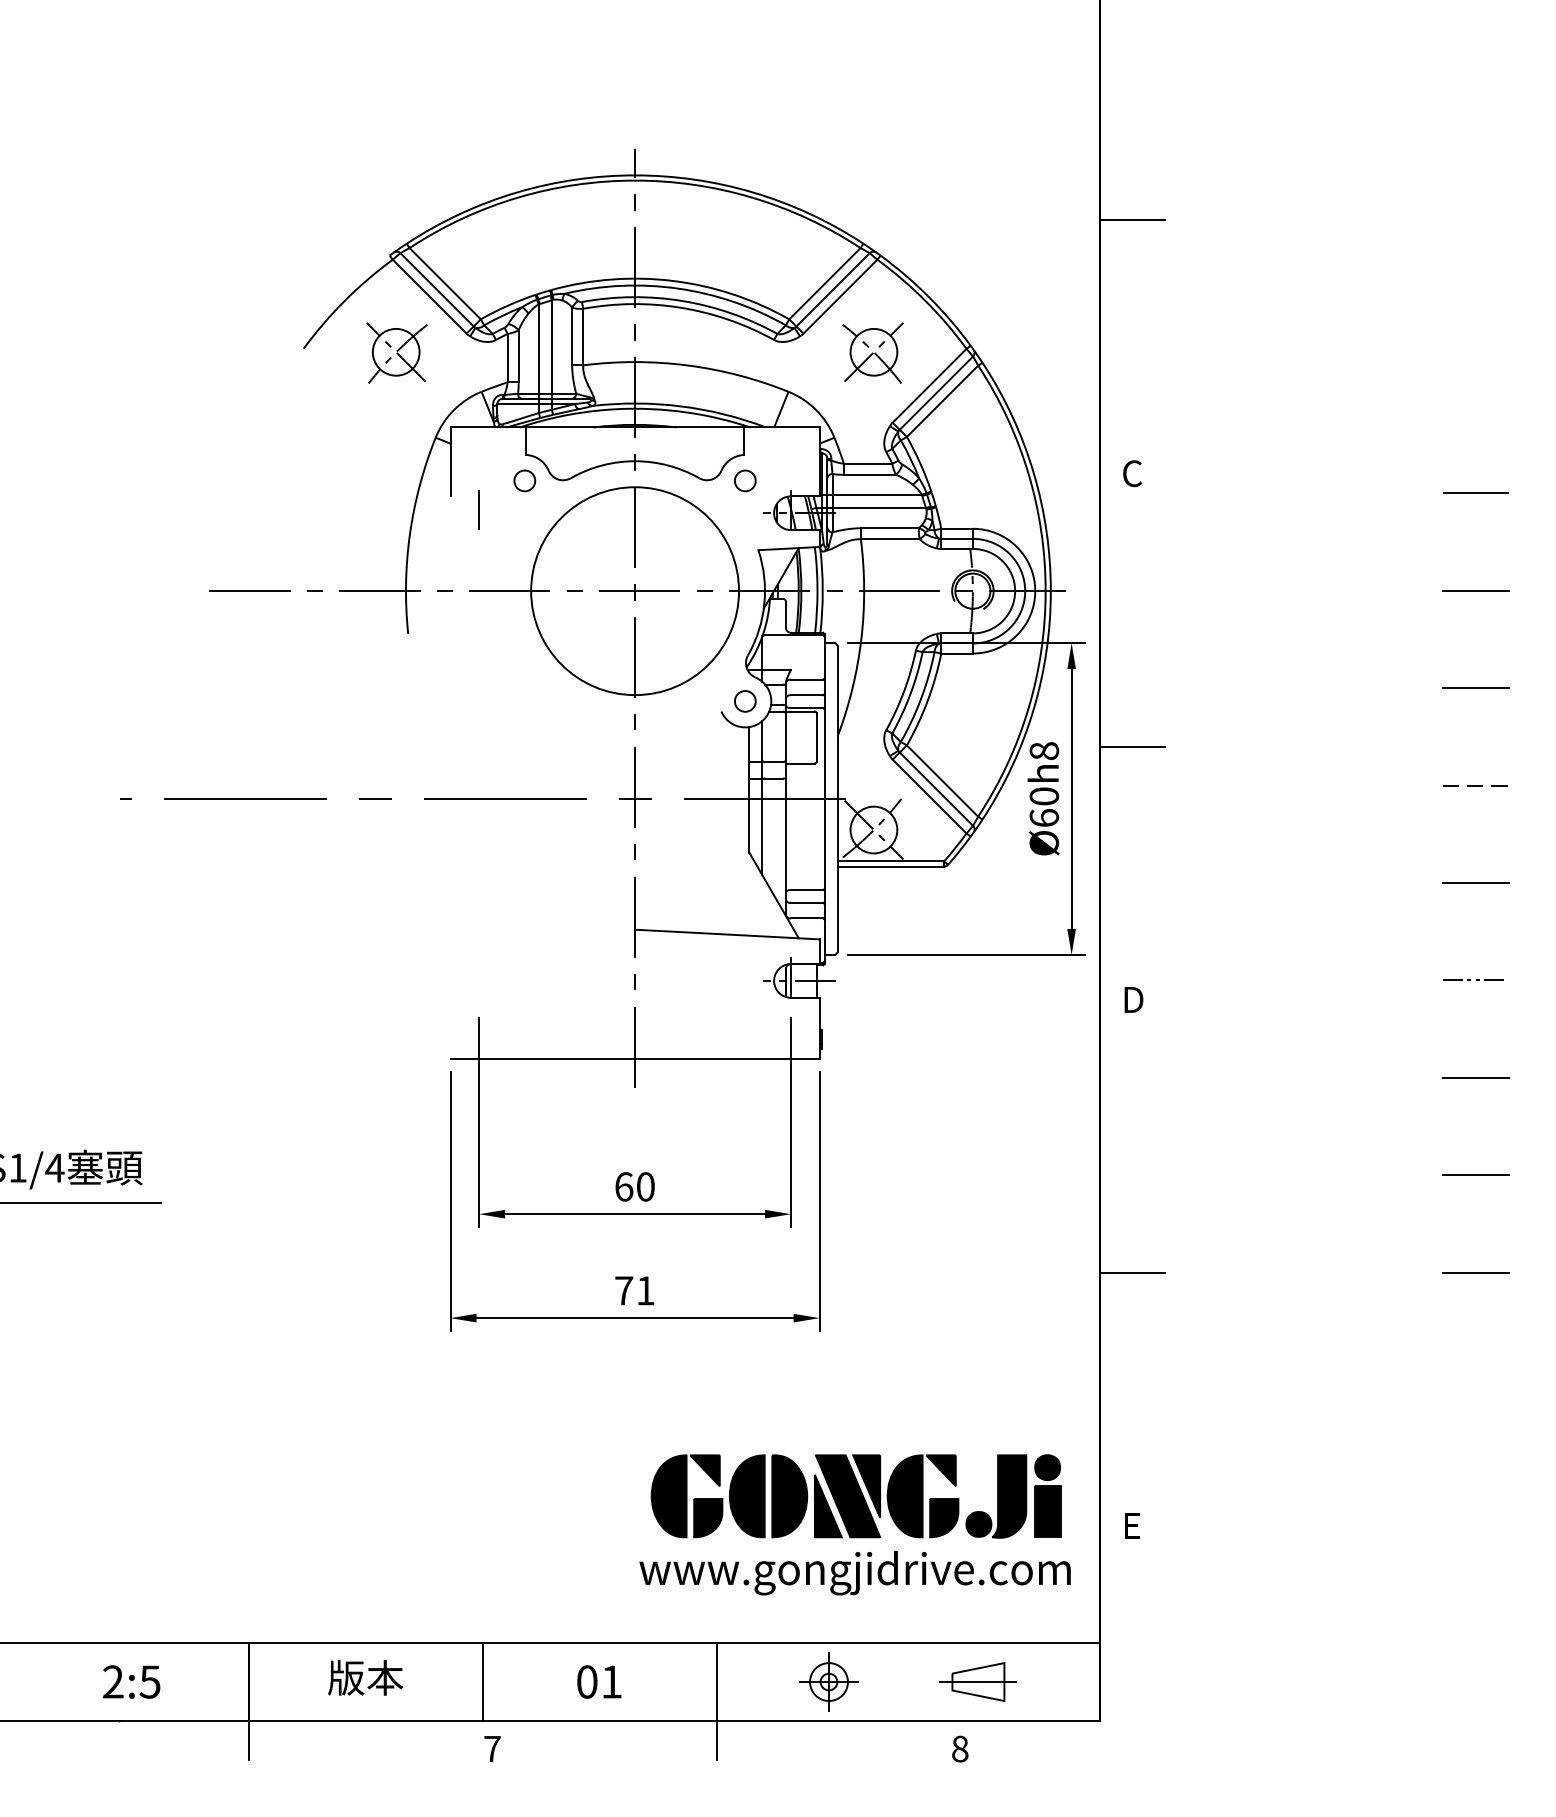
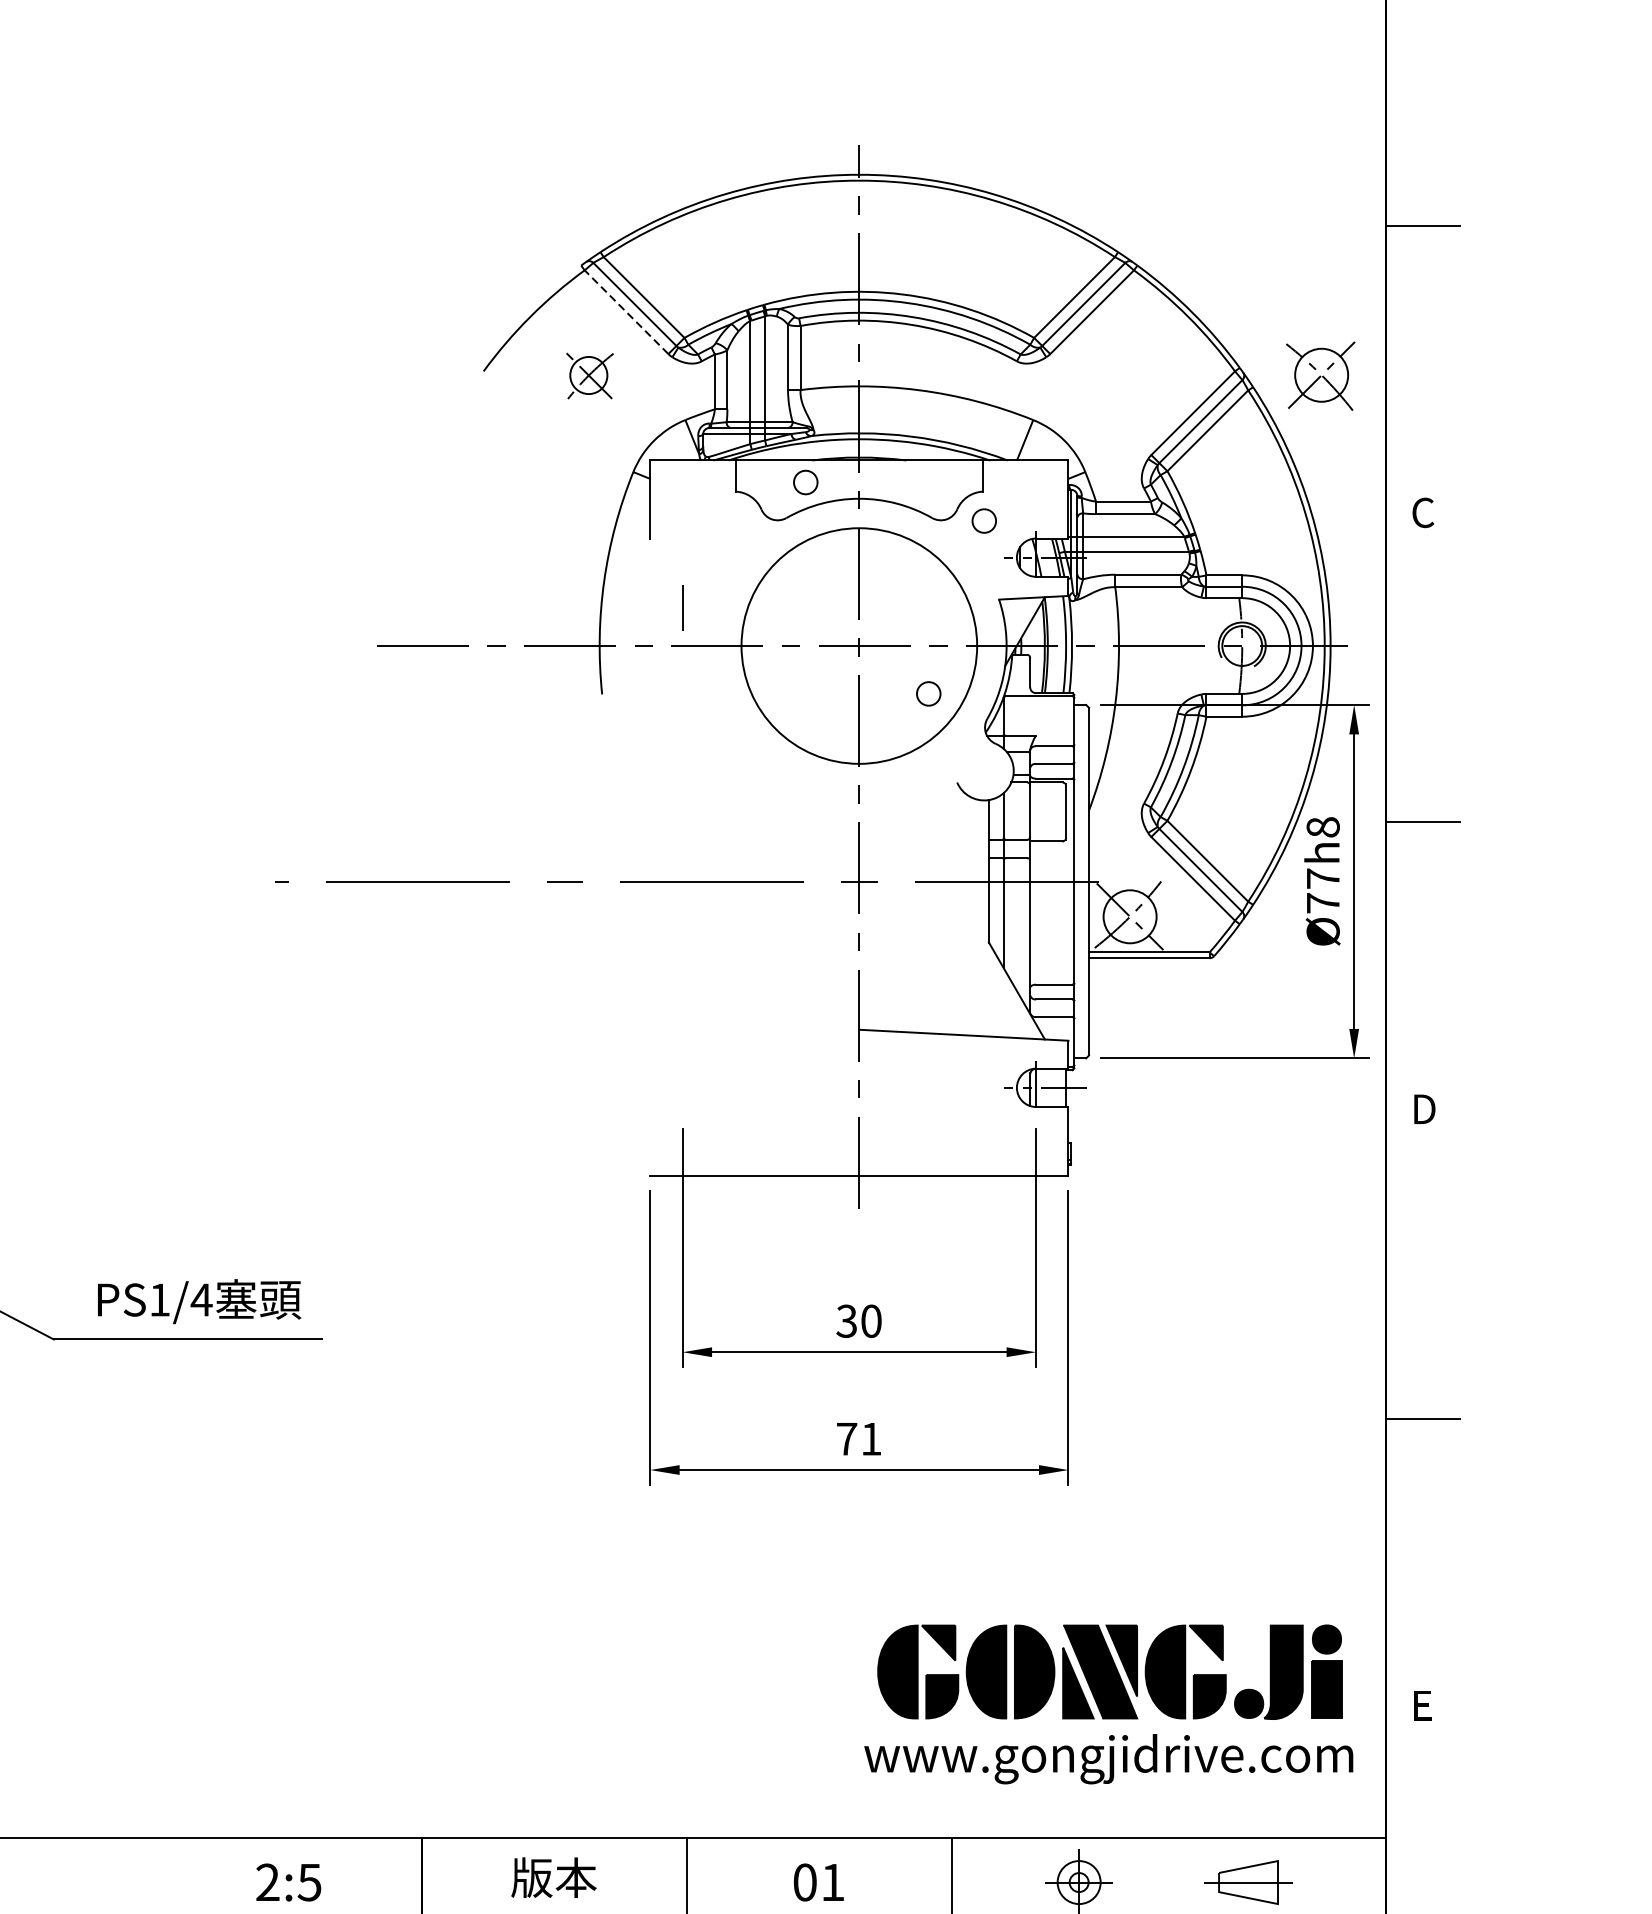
line: (429, 296) -> (626, 312), solid -> dashed
part: (396, 352) -> (588, 375), size x0.7
part: (872, 352) -> (1320, 375), moved
circle: (524, 480) -> (805, 482), moved
line: (478, 509) -> (681, 607), moved
circle: (745, 701) -> (928, 694), moved
text: (1044, 806) -> (1323, 890), Ø60h8 -> Ø77h8
text: (623, 1186) -> (846, 1320), 60 -> 30

